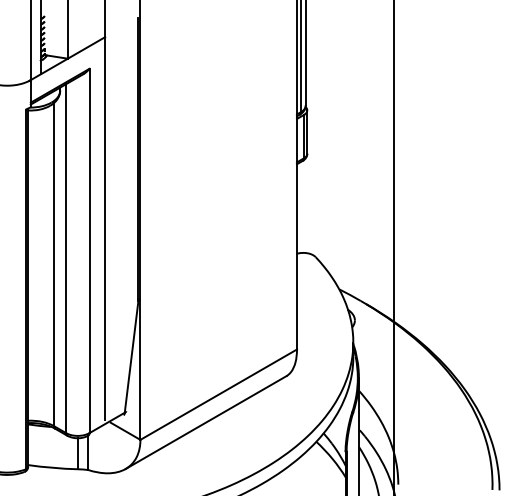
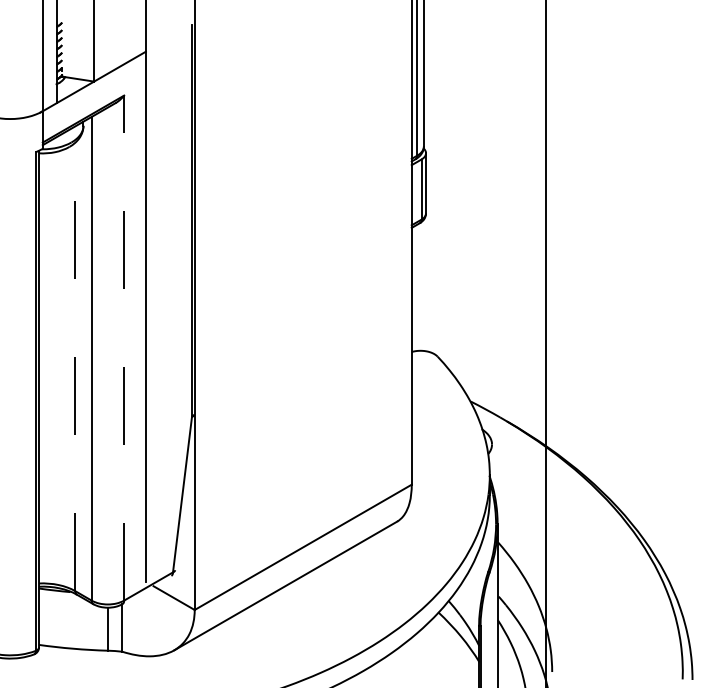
line: (89, 250) -> (124, 347), solid -> dashed
line: (54, 264) -> (75, 366), solid -> dashed

